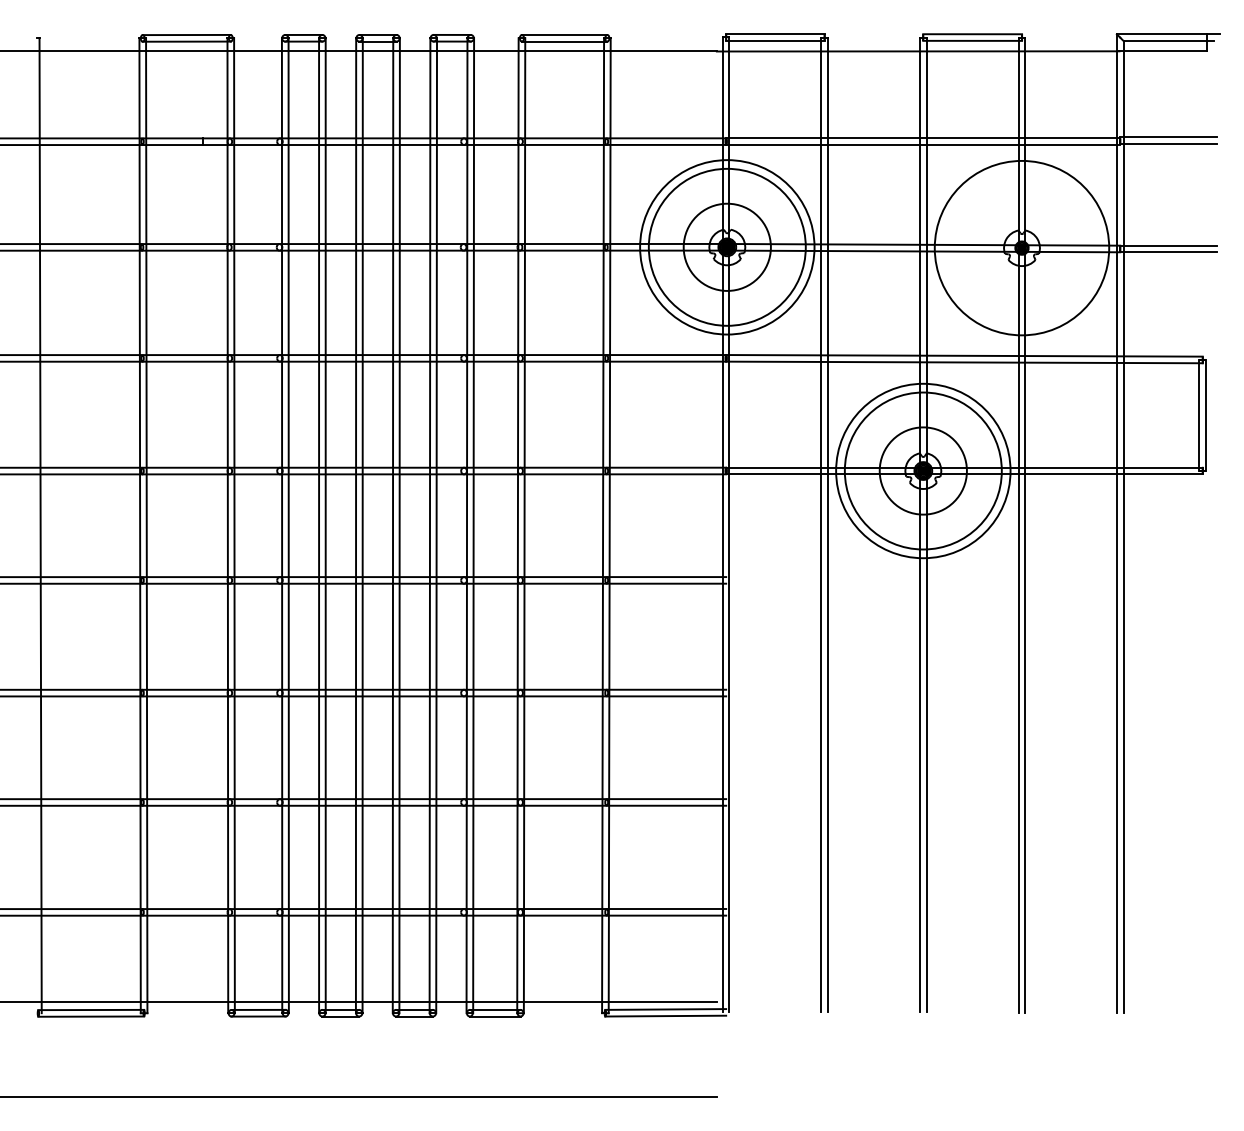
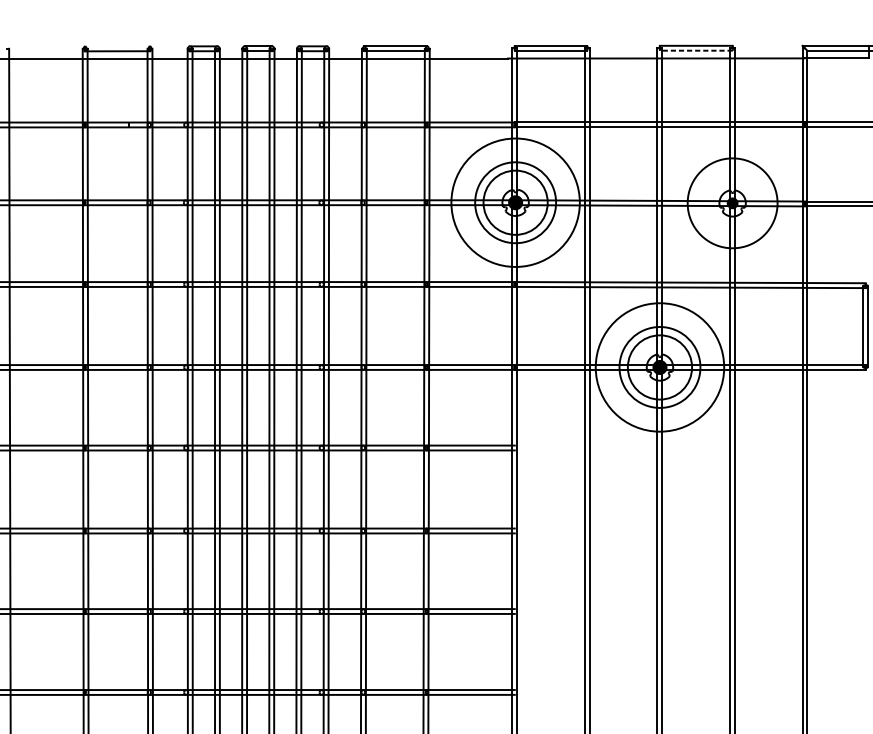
line: (186, 34) -> (117, 46), removed
line: (972, 40) -> (696, 50), solid -> dashed
circle: (726, 246) -> (515, 202), size x0.7
circle: (1021, 247) -> (732, 202), size x0.7
circle: (922, 470) -> (659, 367), size x0.7

